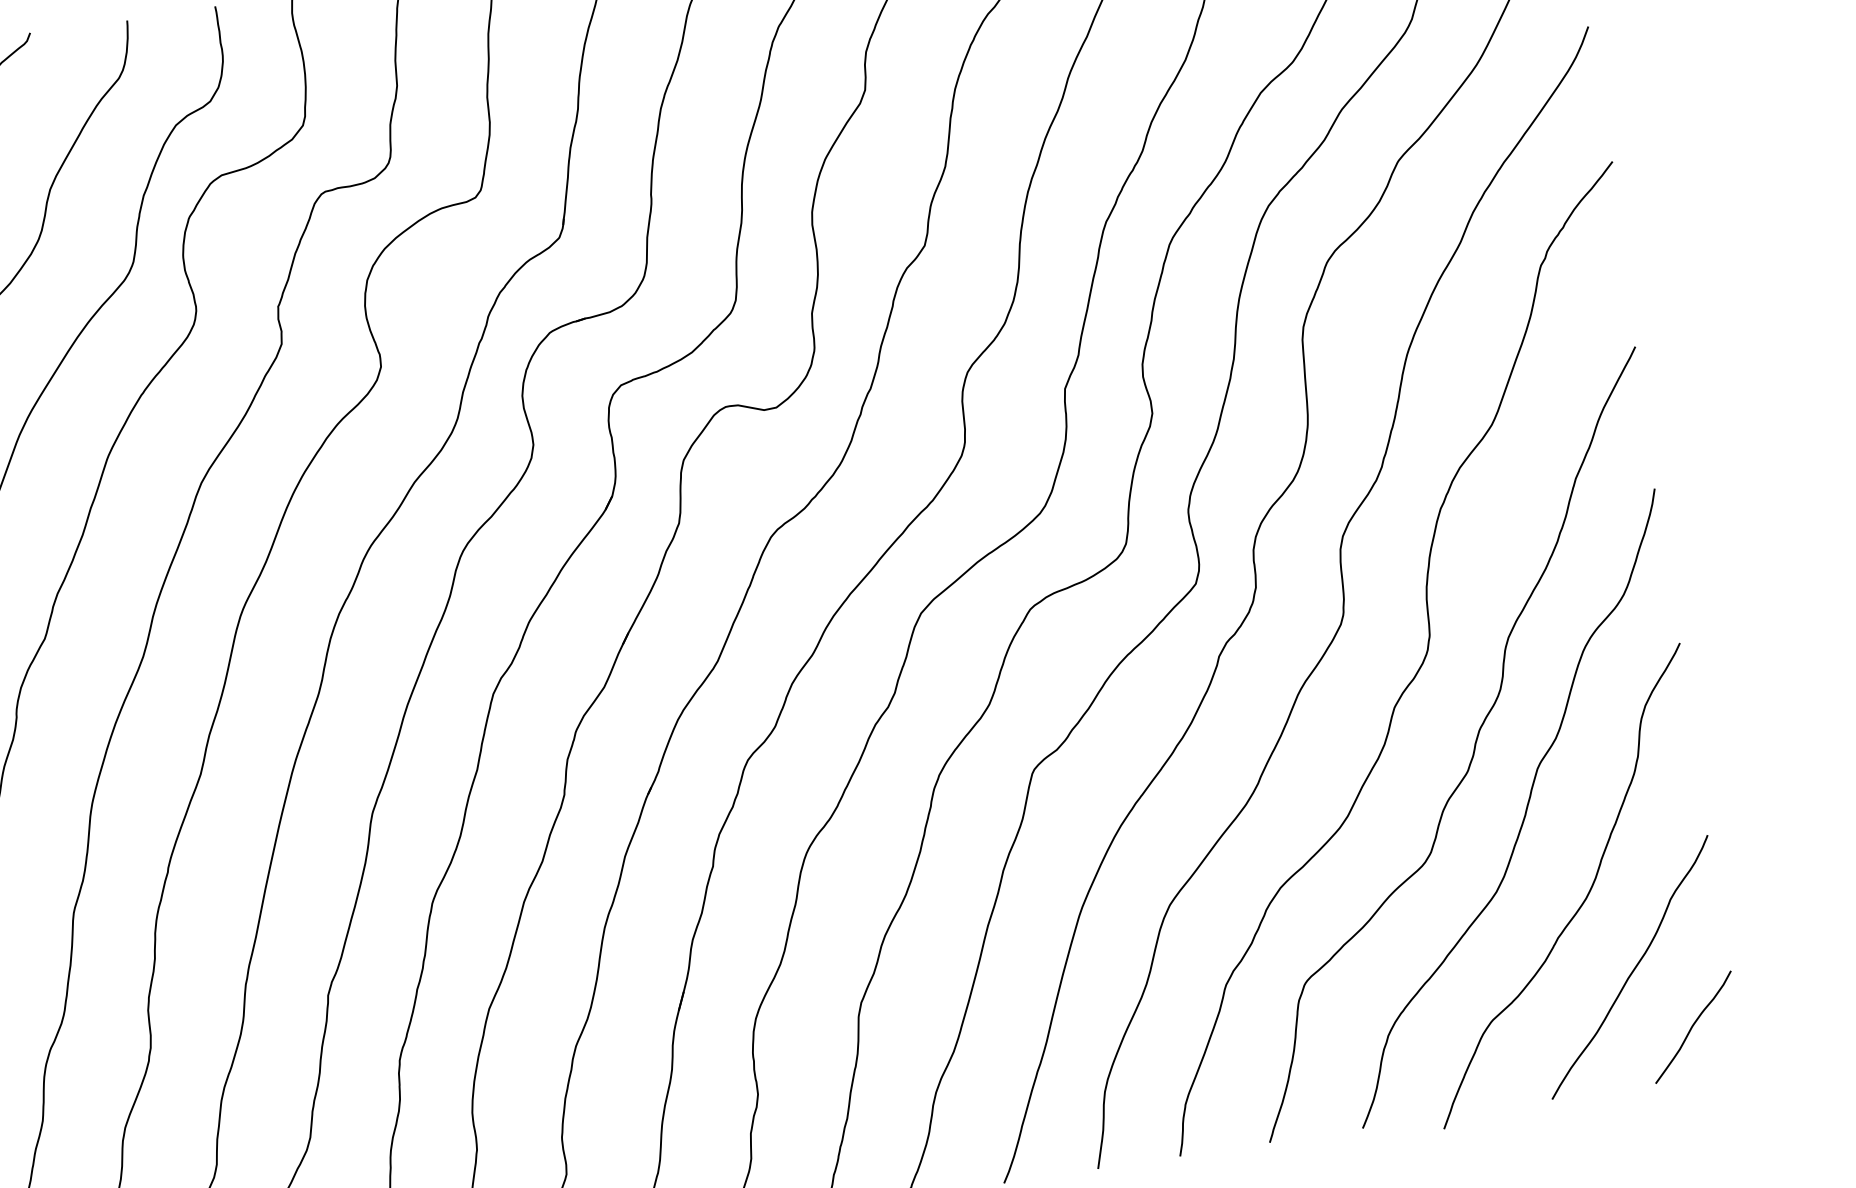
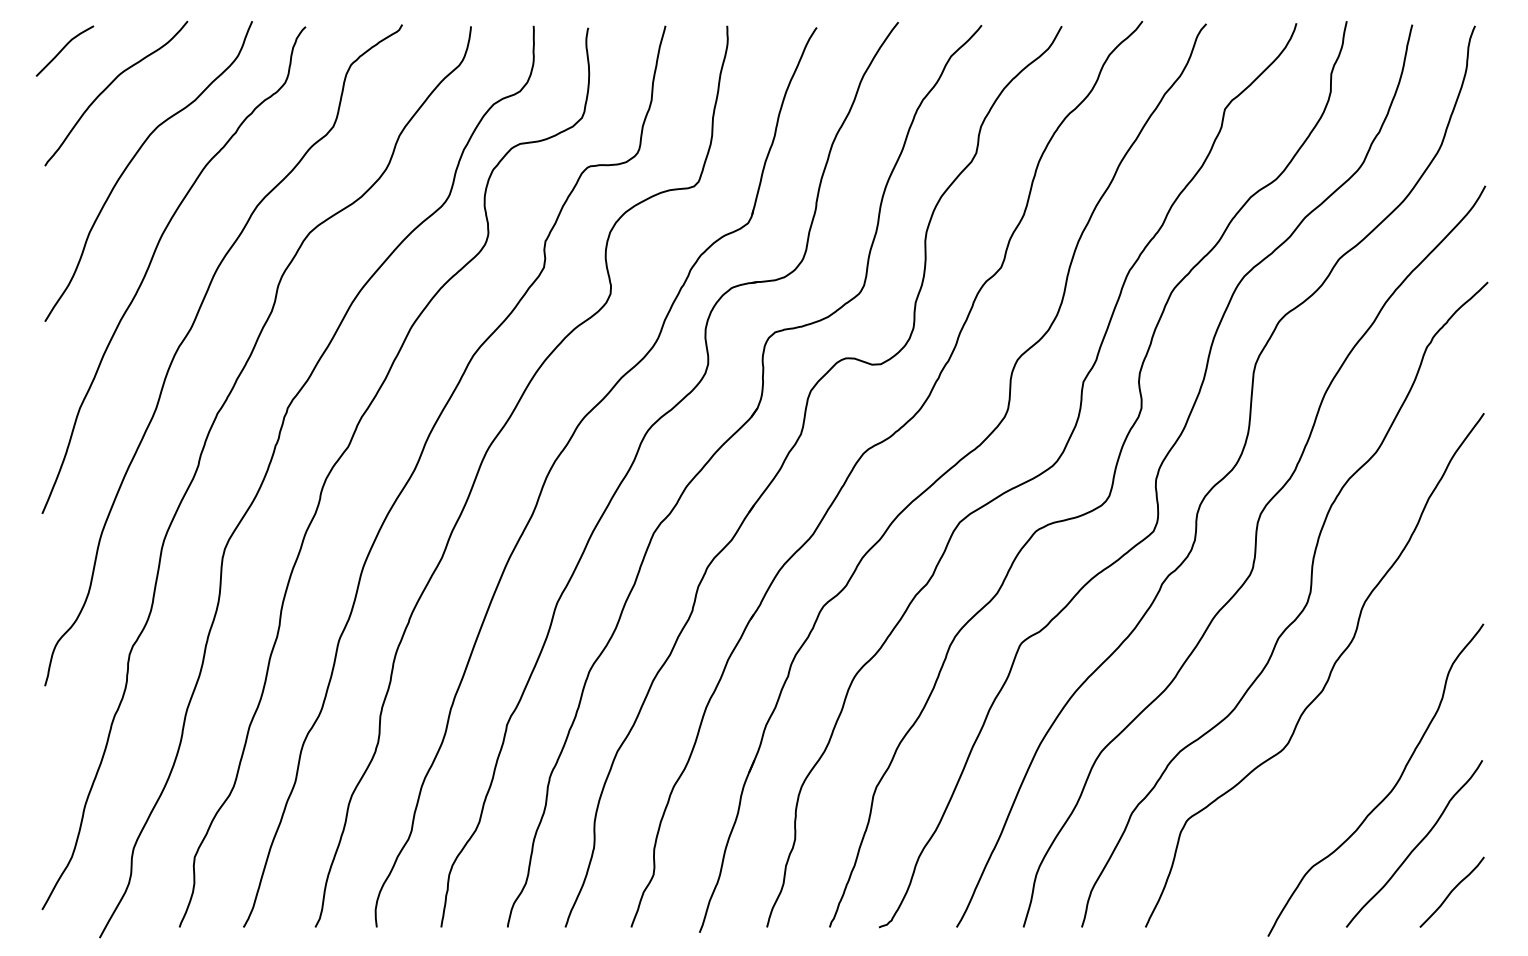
curve: (1525, 808) -> (1358, 722), removed

